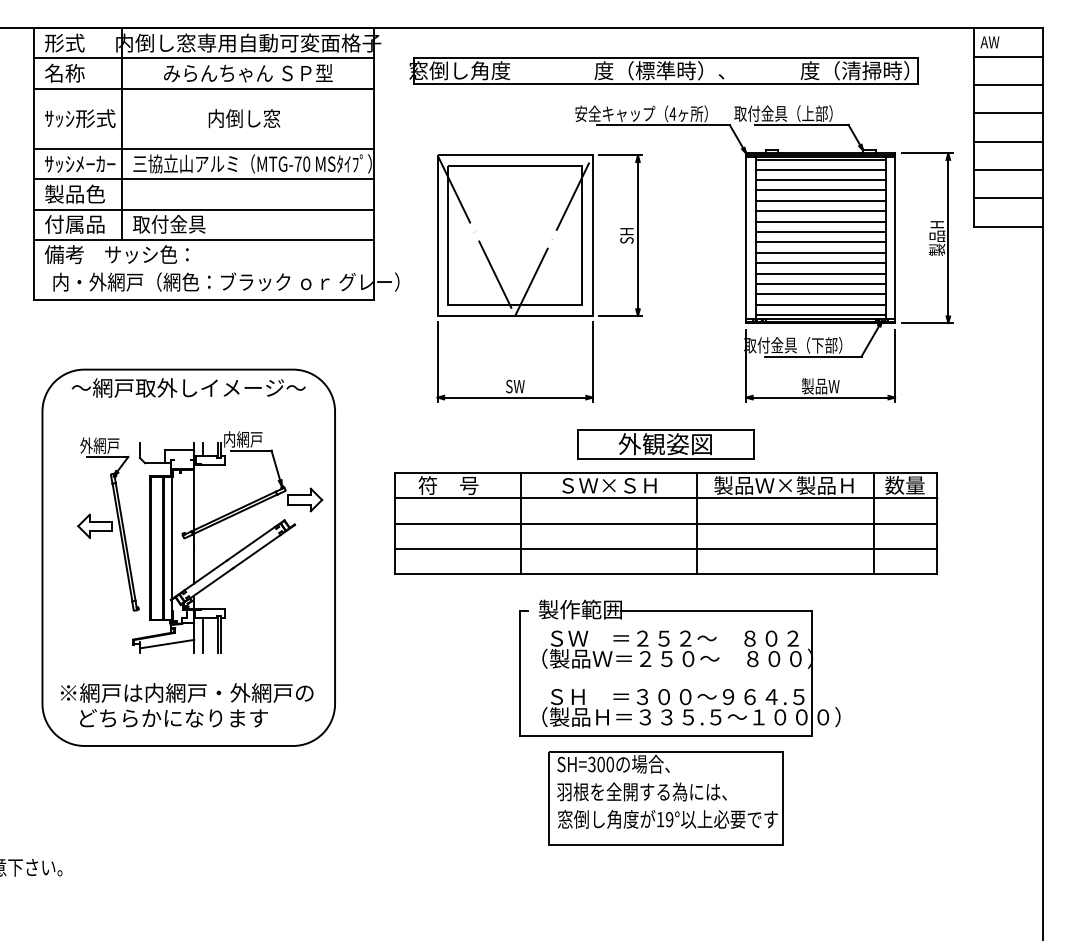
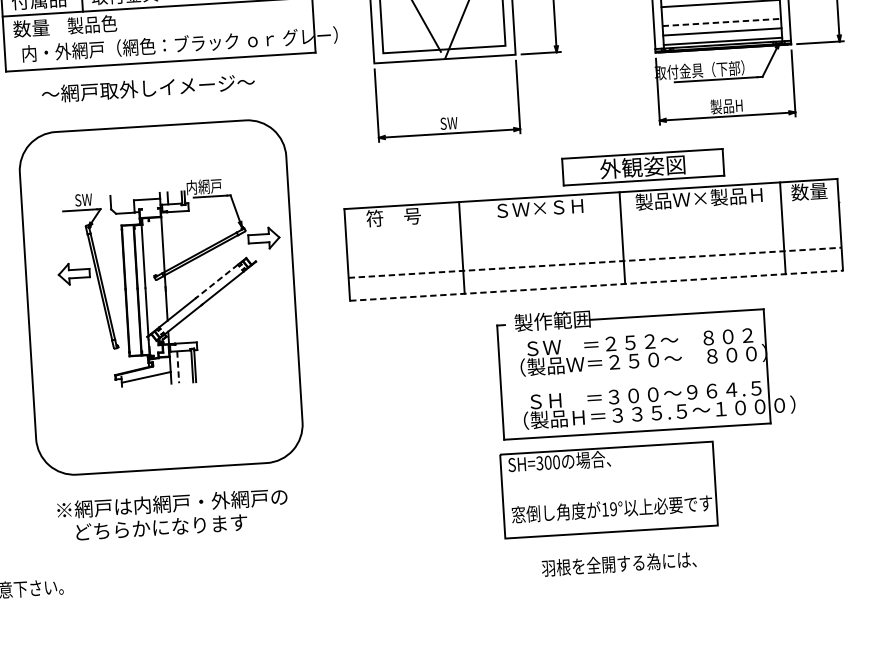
text: (64, 254) -> (31, 28), 備考 -> 数量
text: (146, 254) -> (105, 23), サッシ色： -> 製品色
line: (820, 283) -> (721, 12), removed
line: (821, 294) -> (722, 22), solid -> dashed
text: (820, 386) -> (726, 106), 製品W -> 製品H
text: (188, 387) -> (148, 87), moved
part: (665, 444) -> (642, 167), moved
text: (99, 445) -> (73, 200), 外網戸 -> SW
line: (665, 498) -> (591, 217), removed
line: (665, 523) -> (593, 239), removed
line: (251, 543) -> (217, 281), solid -> dashed
line: (665, 548) -> (594, 262), solid -> dashed
line: (665, 573) -> (596, 285), solid -> dashed
line: (202, 635) -> (178, 367), solid -> dashed
part: (679, 667) -> (645, 368), moved
text: (187, 705) -> (173, 514), moved
text: (641, 791) -> (618, 563), moved

